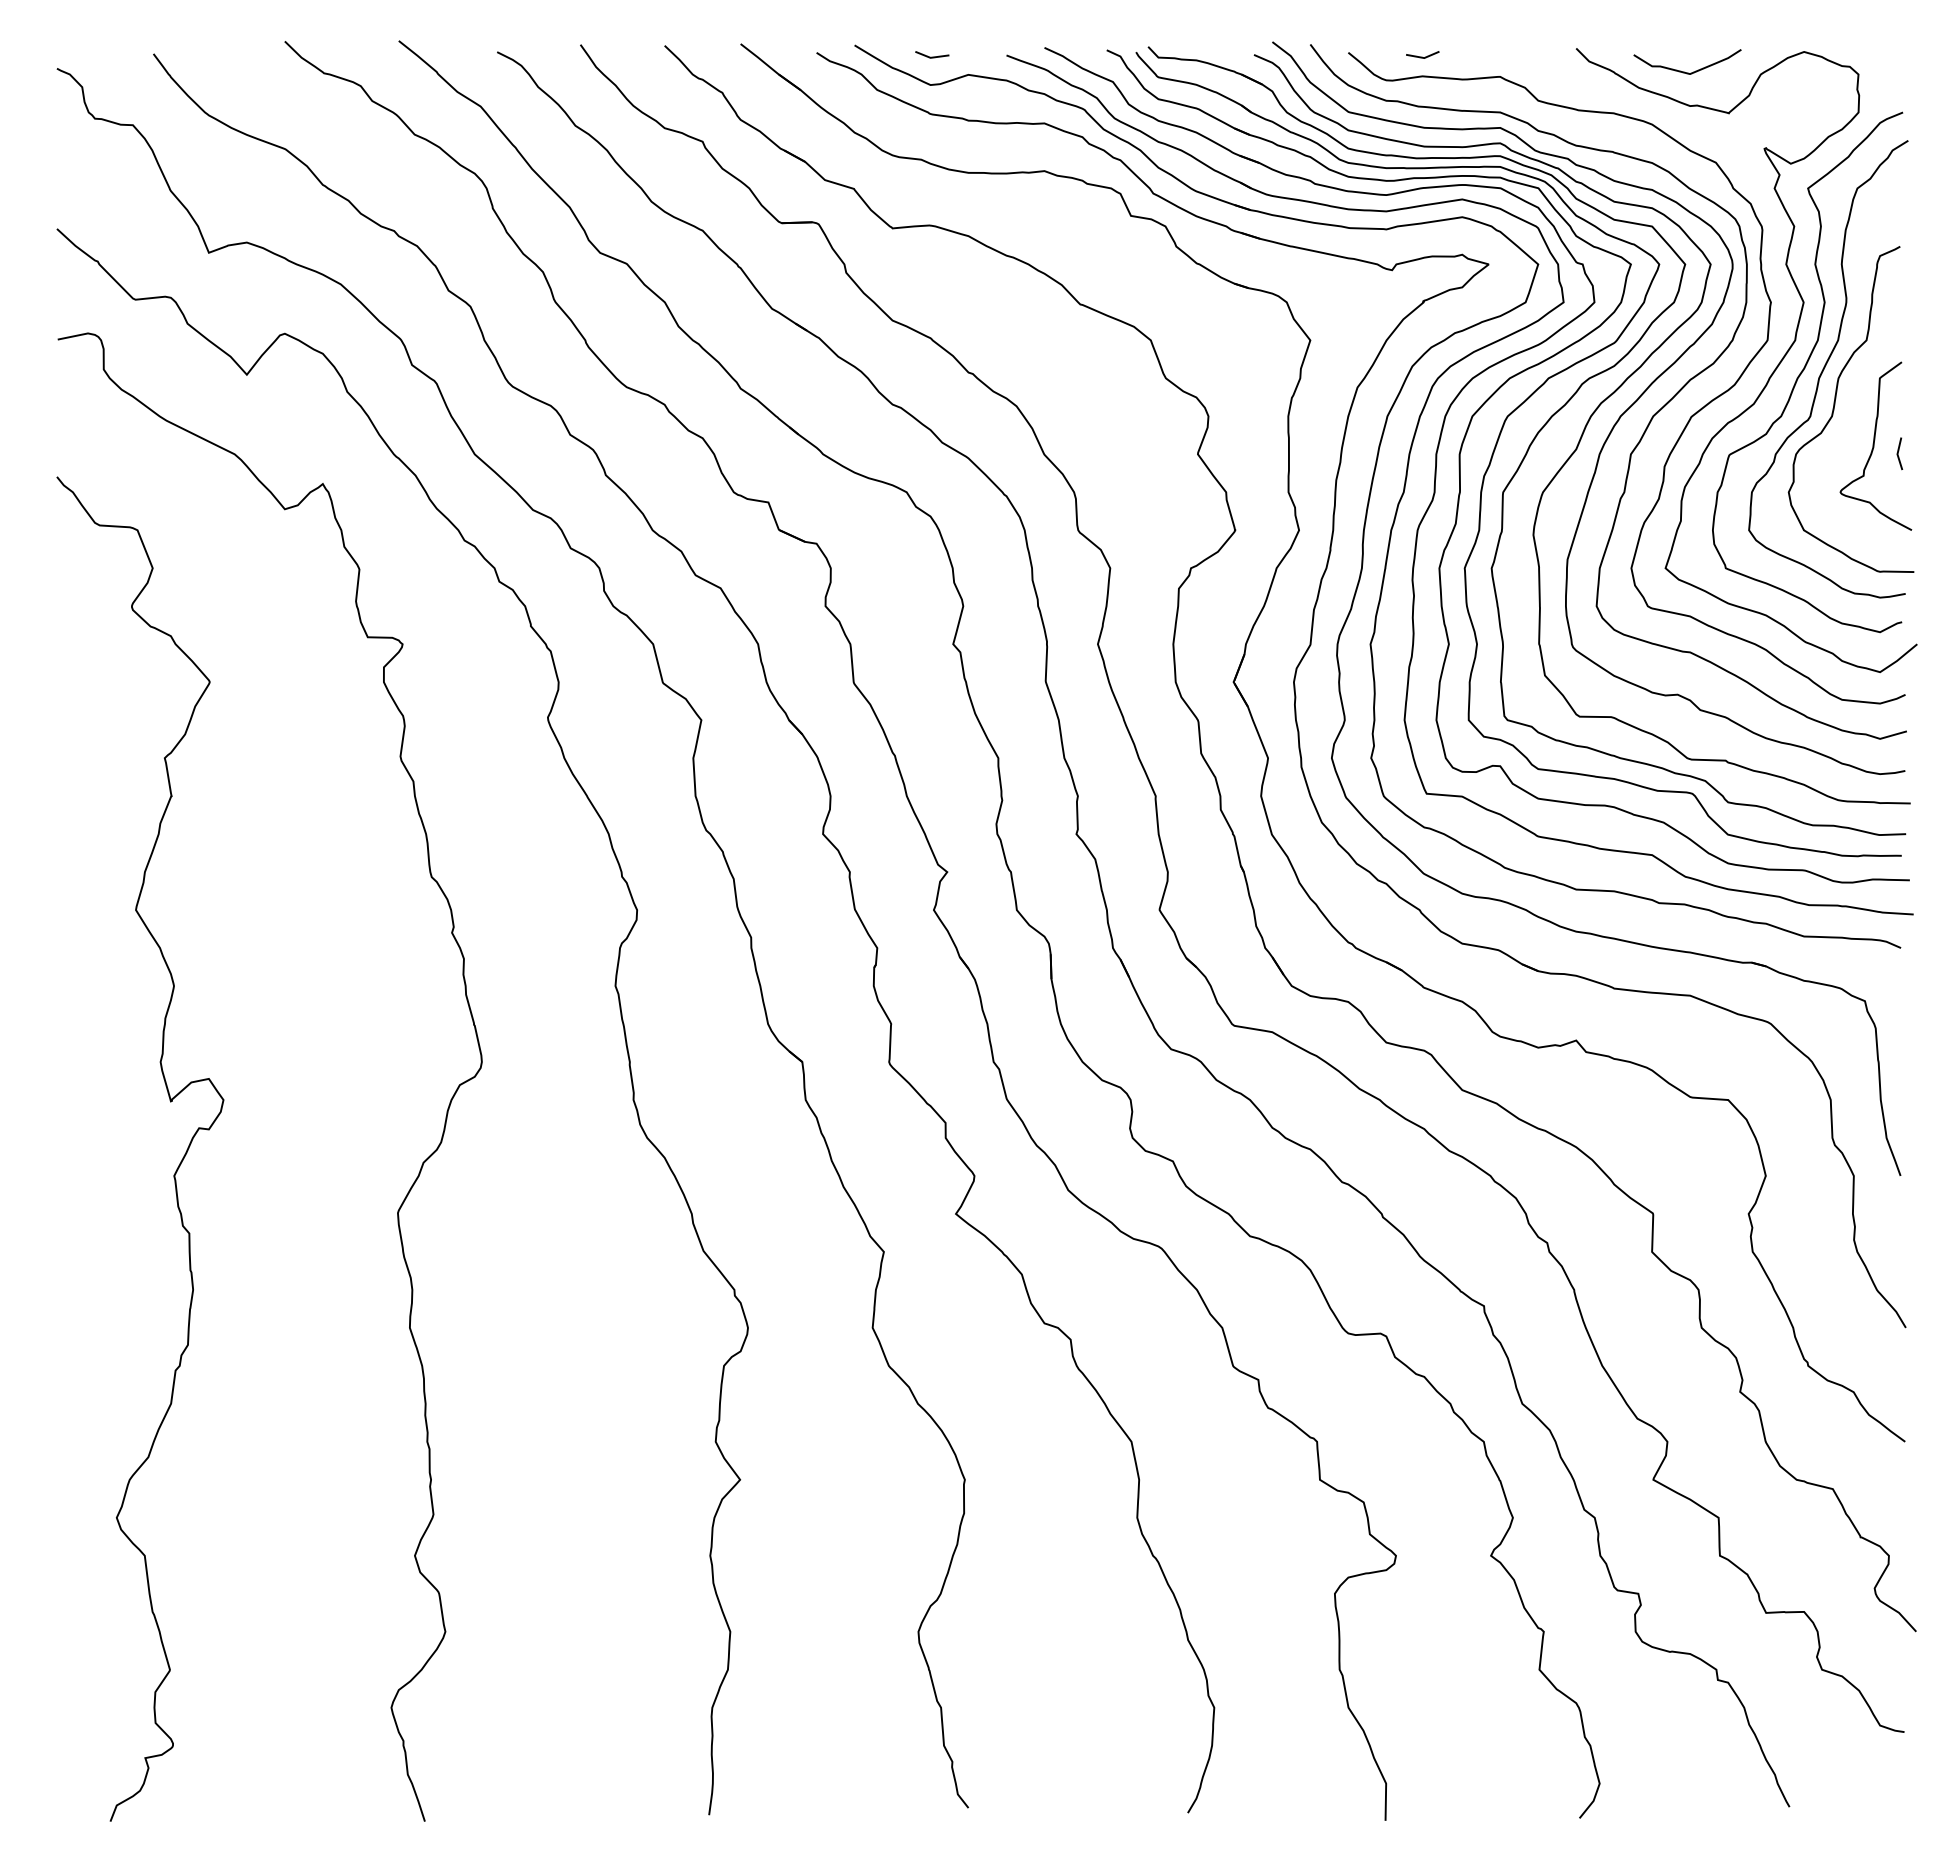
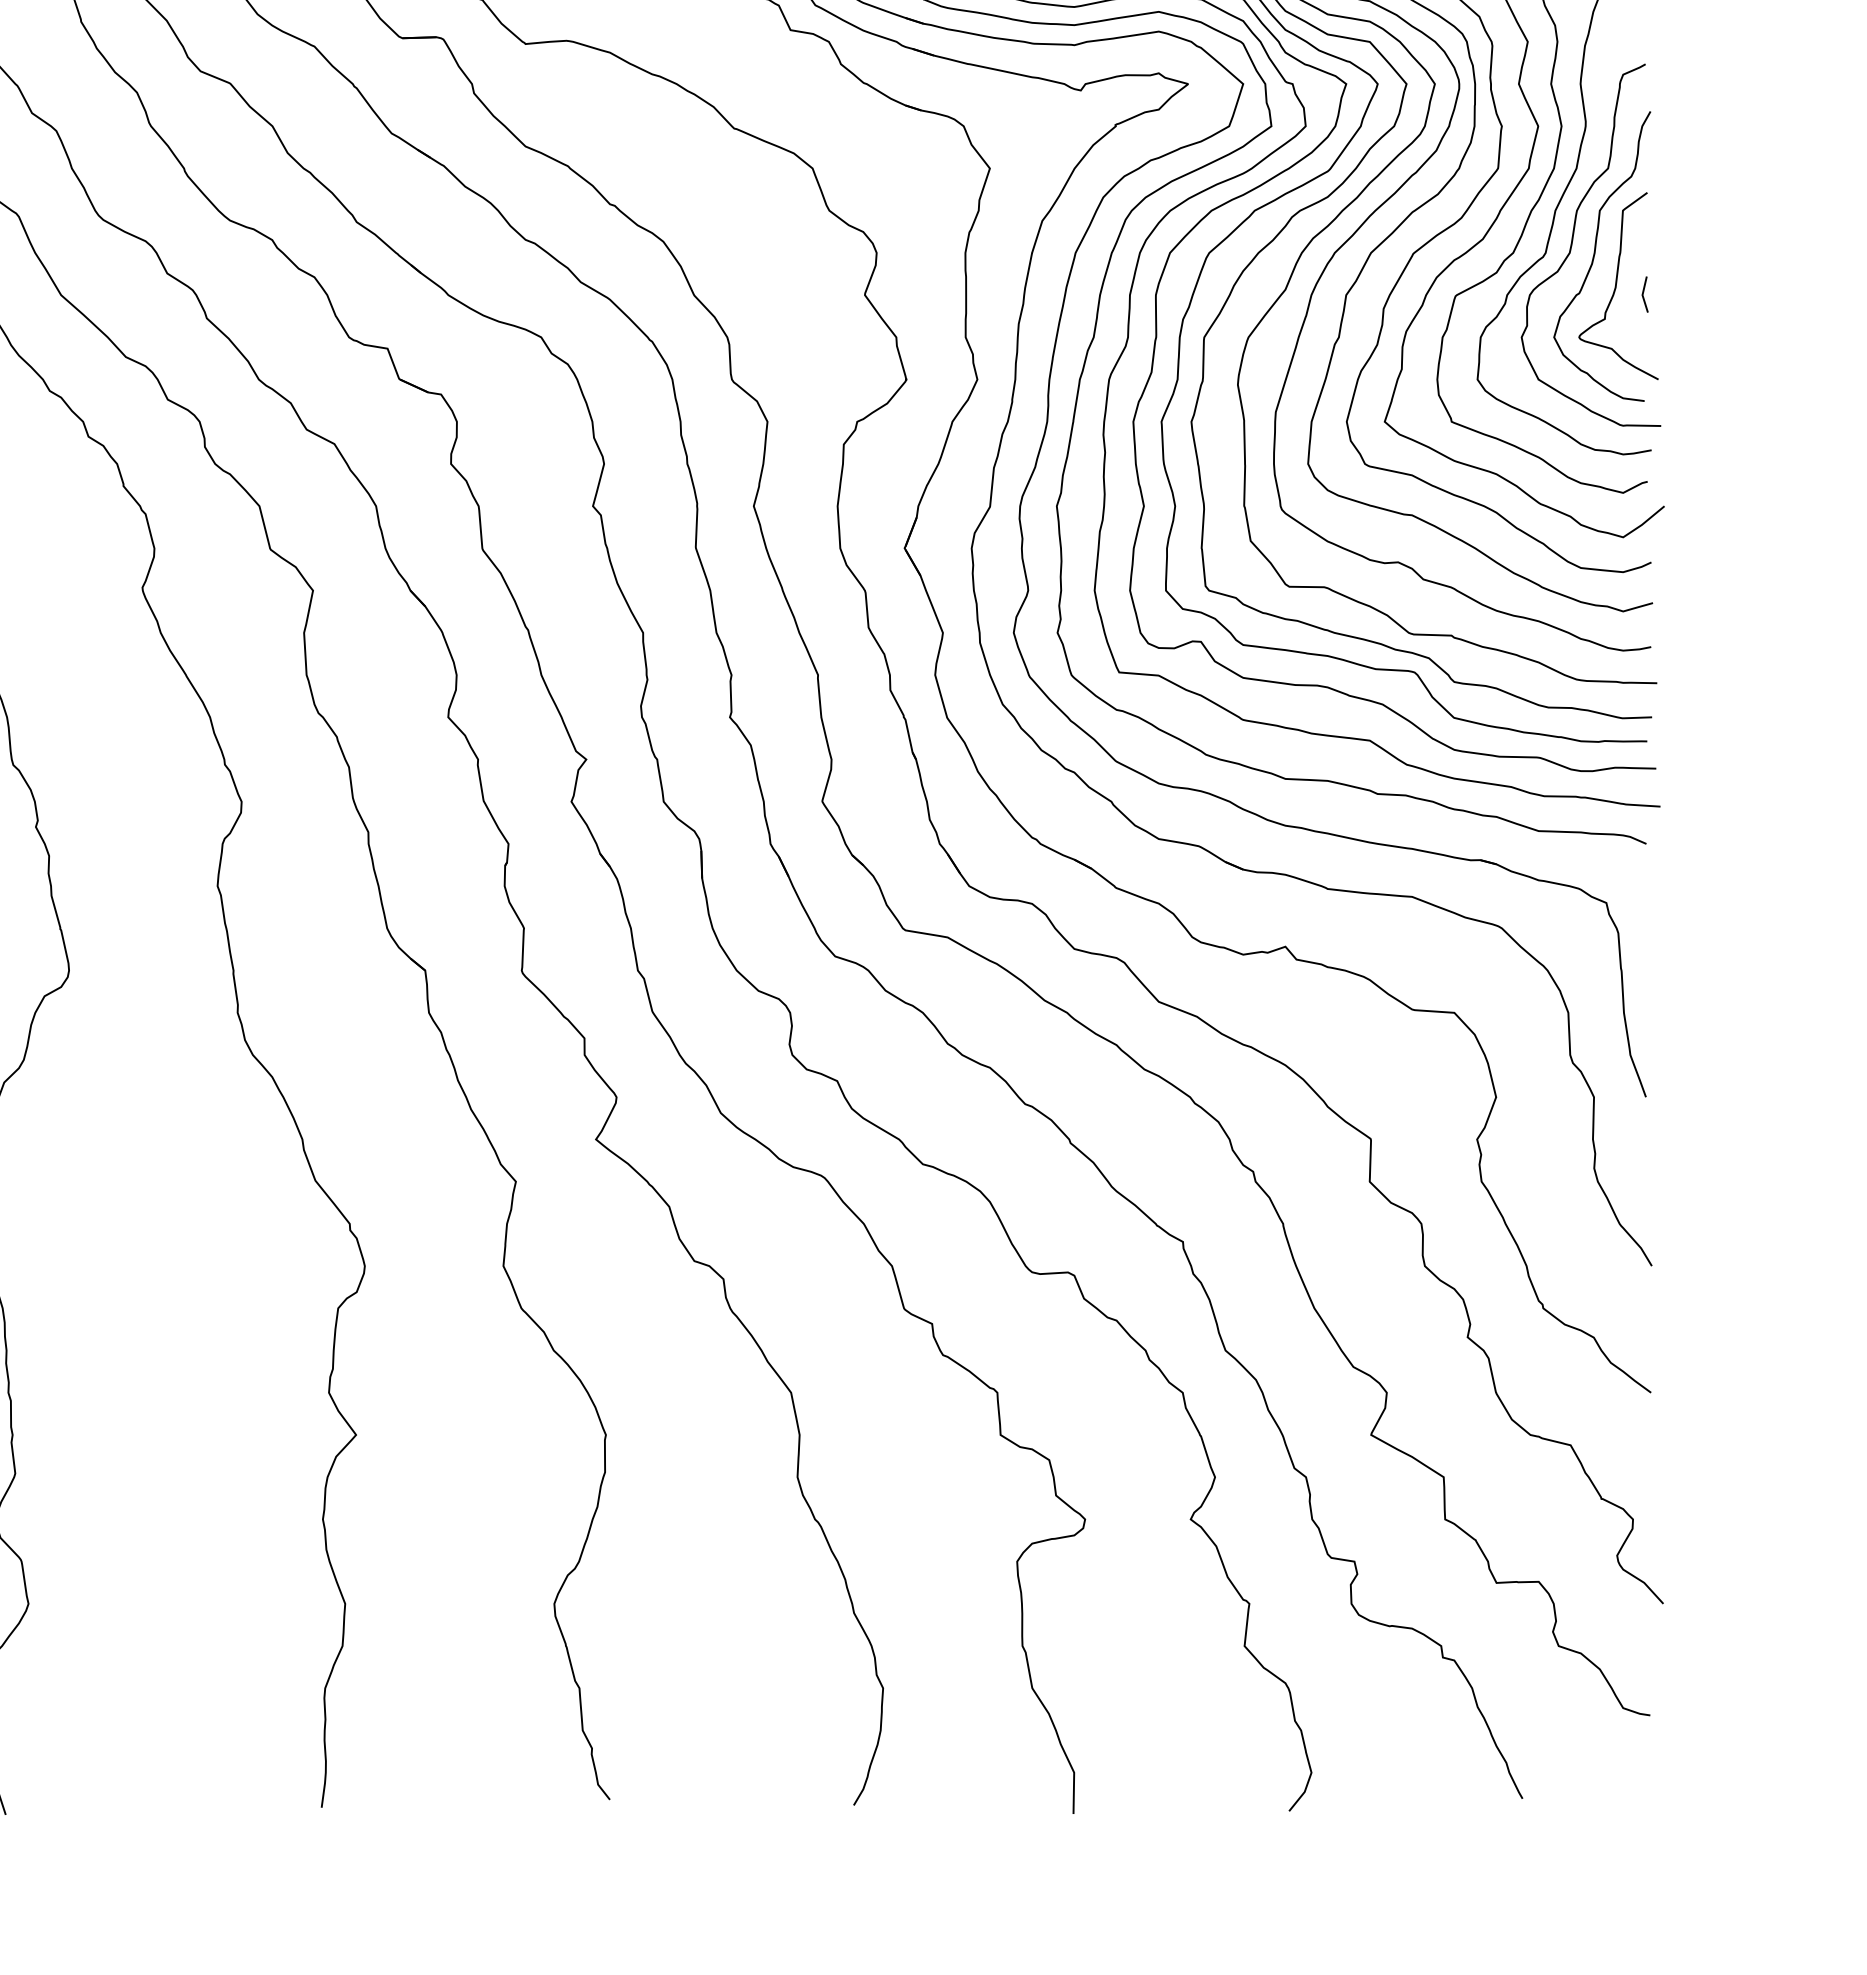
curve: (1855, 417) -> (1595, 254), added

